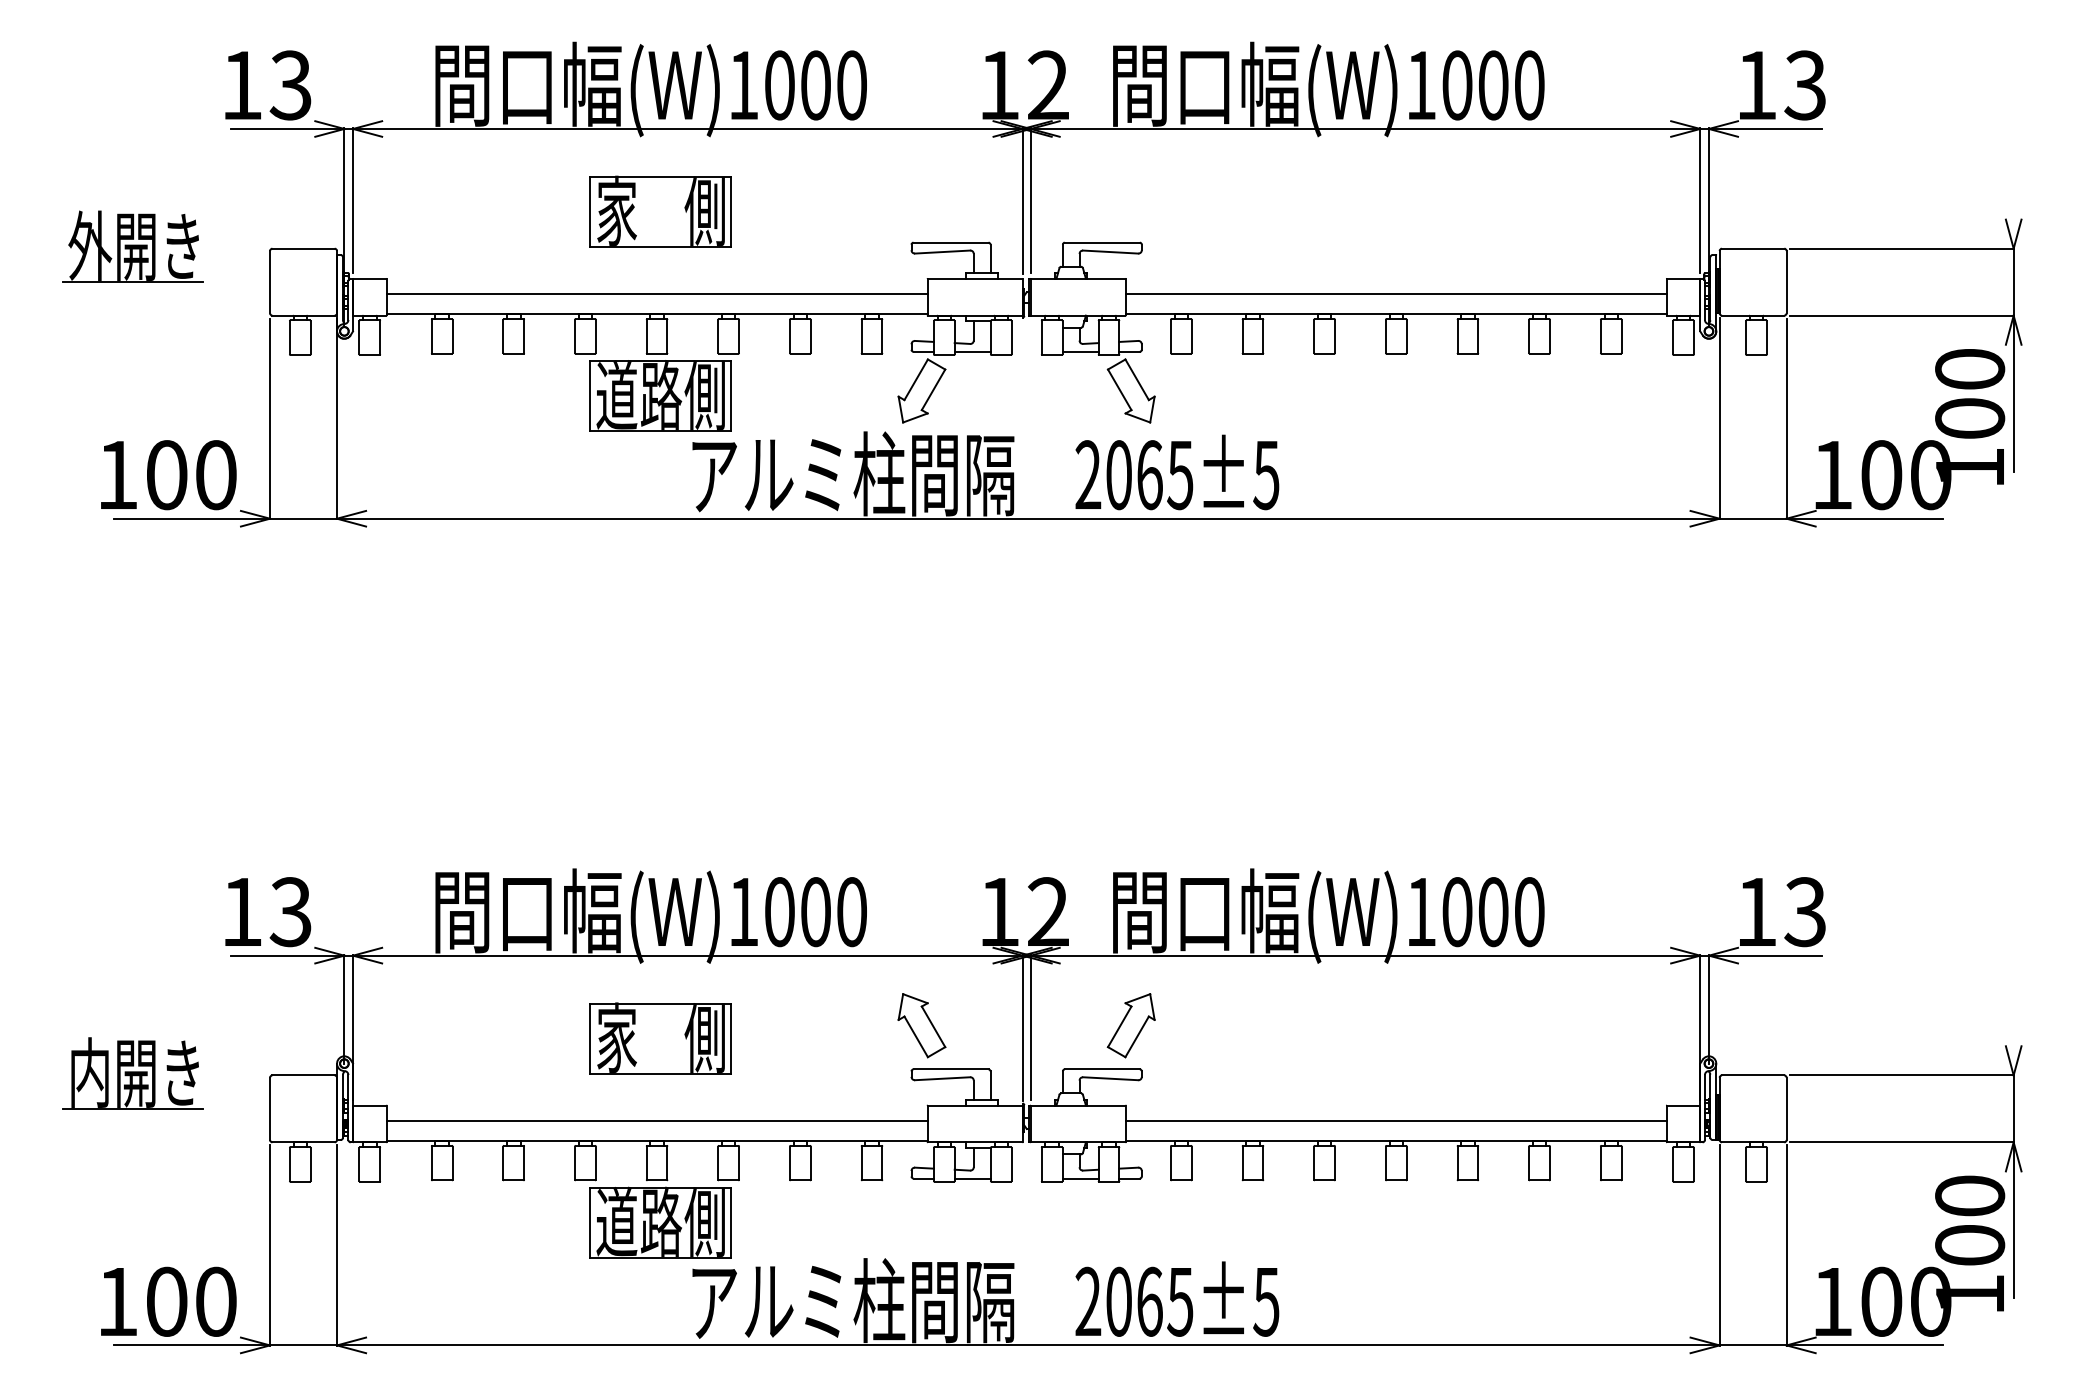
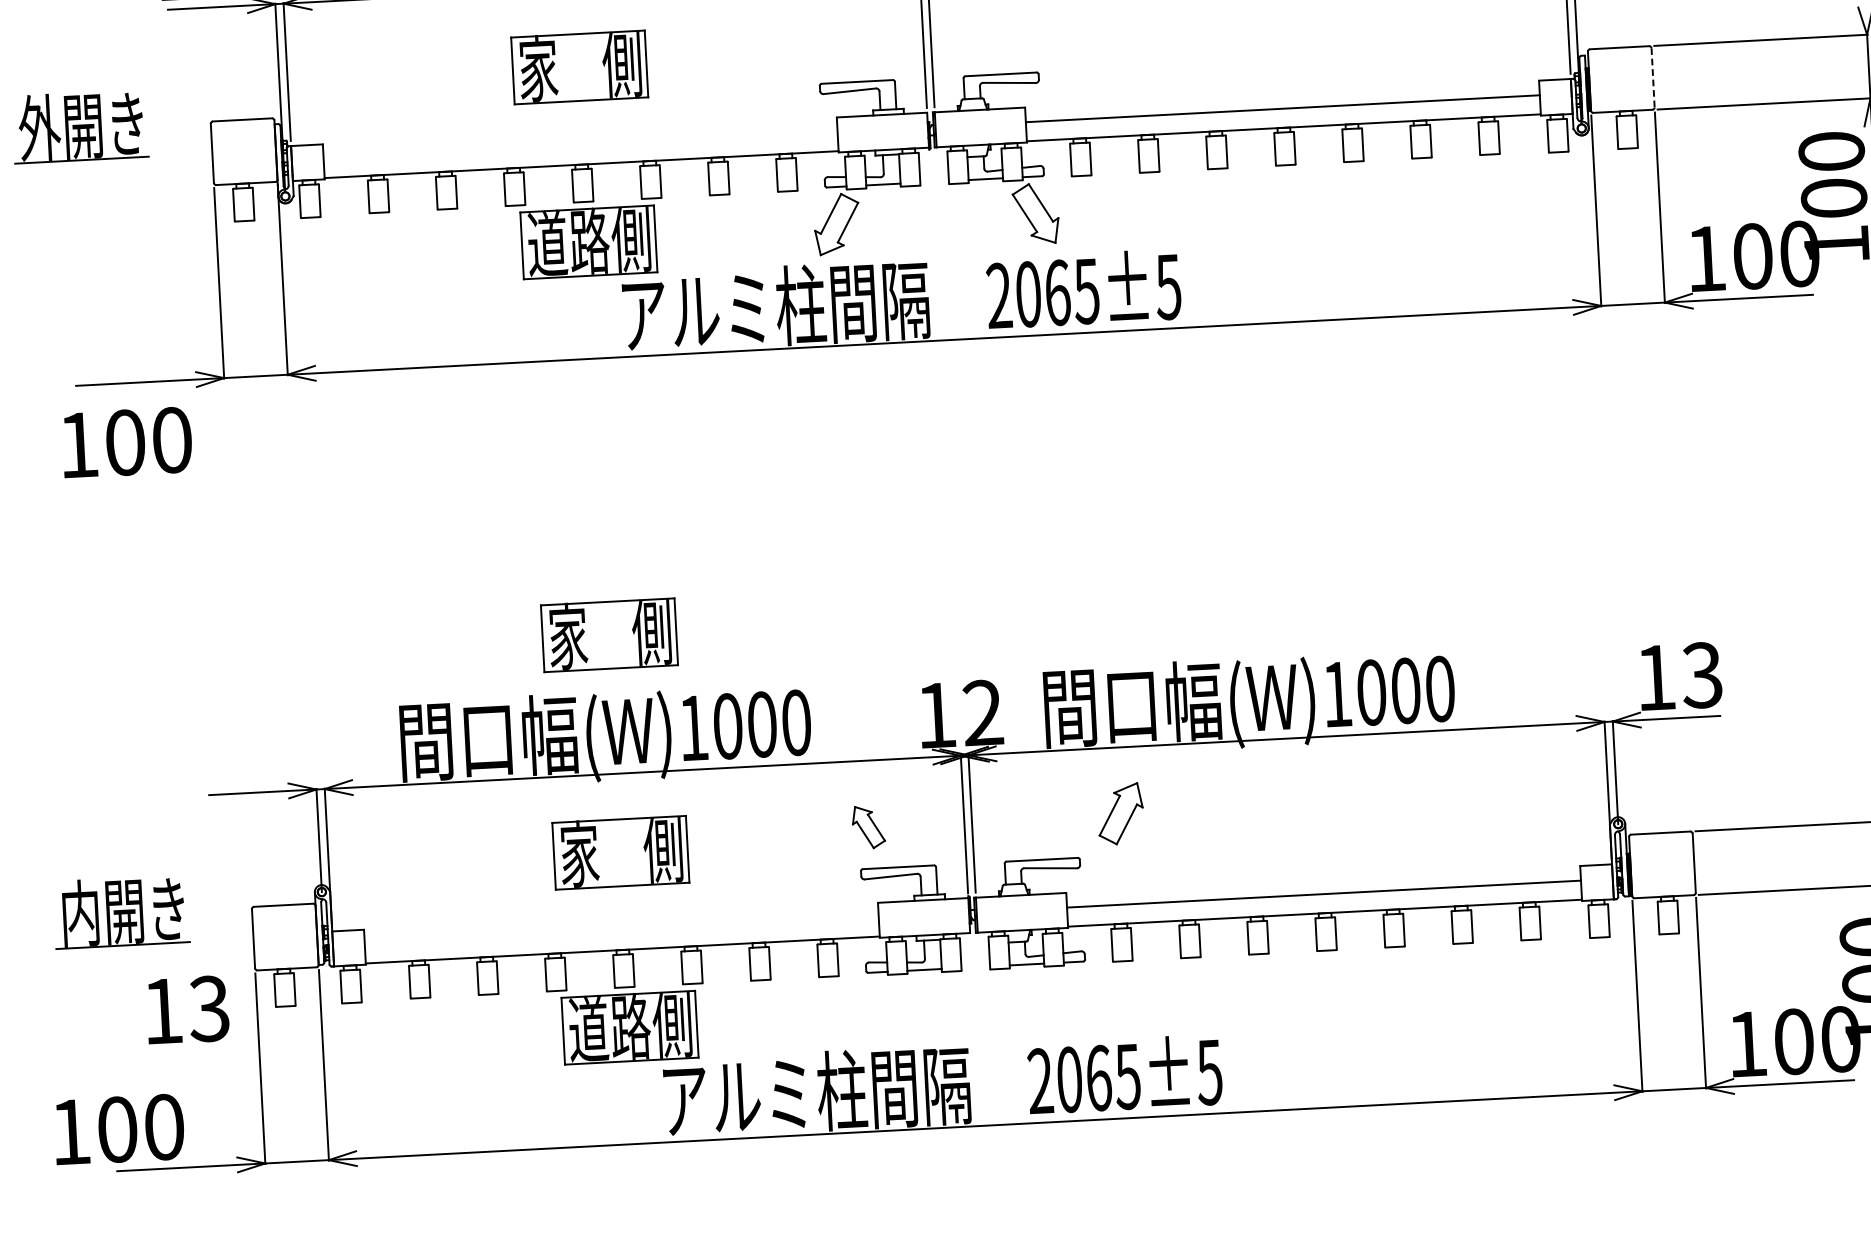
line: (1786, 282) -> (1652, 78), solid -> dashed
line: (656, 294) -> (580, 145), removed
text: (168, 475) -> (126, 442), moved
part: (660, 809) -> (609, 634), added
text: (268, 912) -> (188, 1010), moved
part: (921, 1025) -> (868, 827), size x0.7
part: (1130, 1025) -> (1119, 813), moved
line: (656, 1120) -> (621, 930), removed
text: (168, 1301) -> (119, 1129), moved

